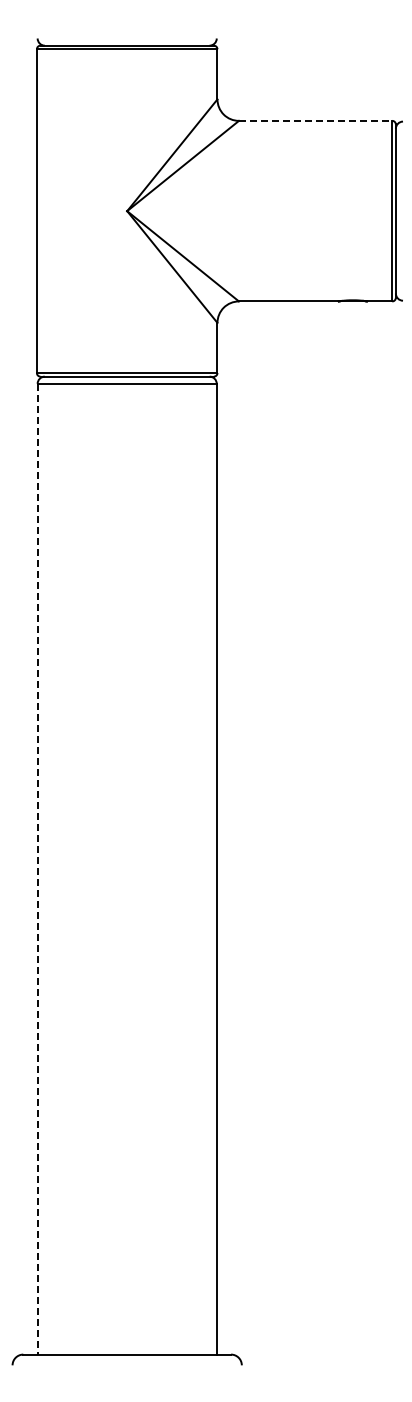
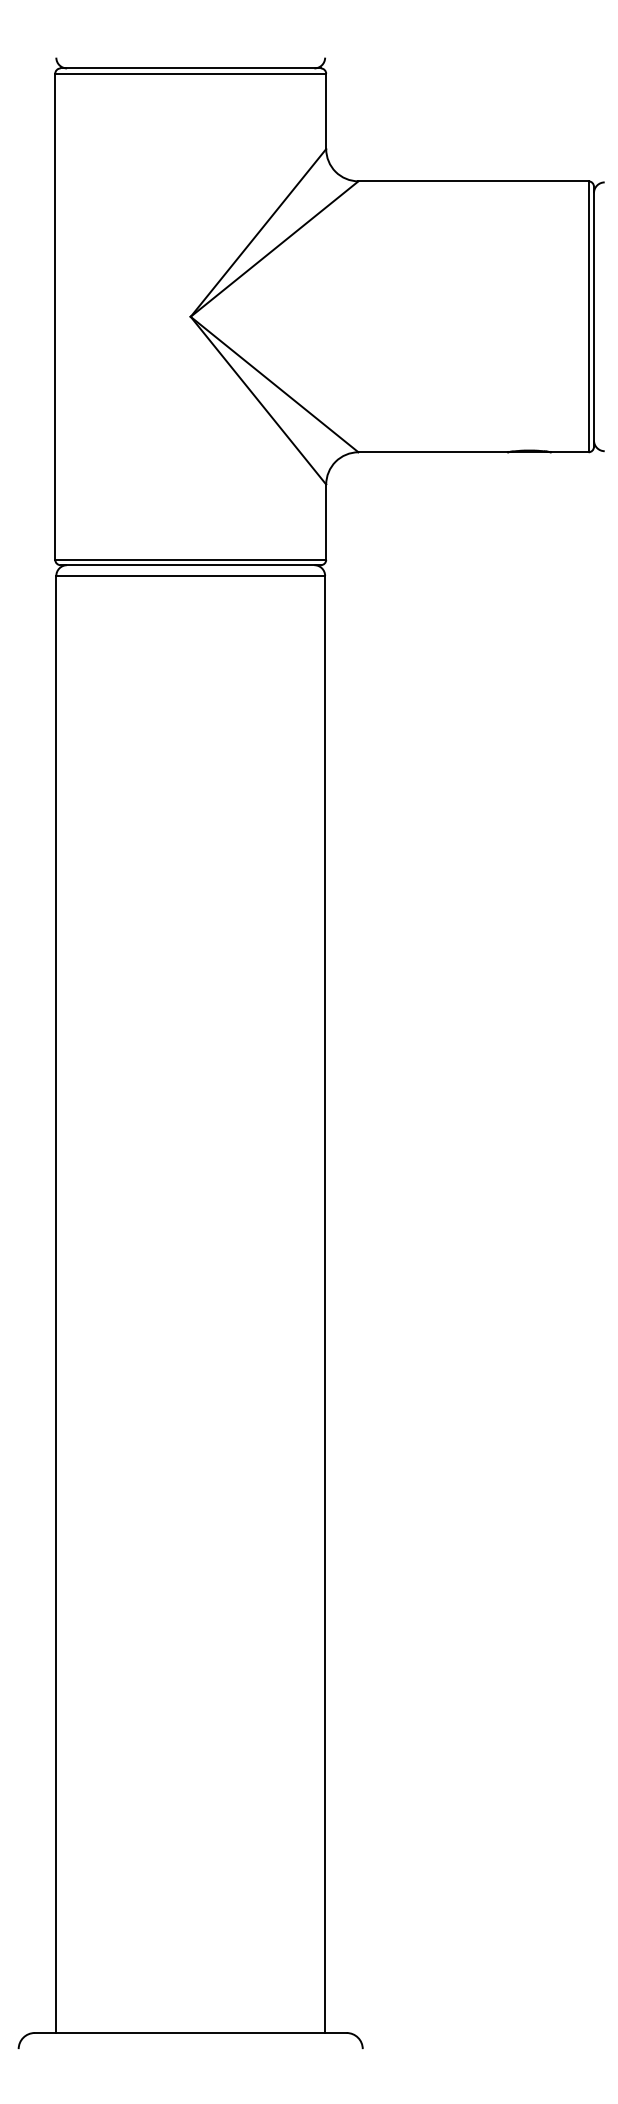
line: (315, 120) -> (473, 180), dashed -> solid
line: (37, 869) -> (56, 1304), dashed -> solid

